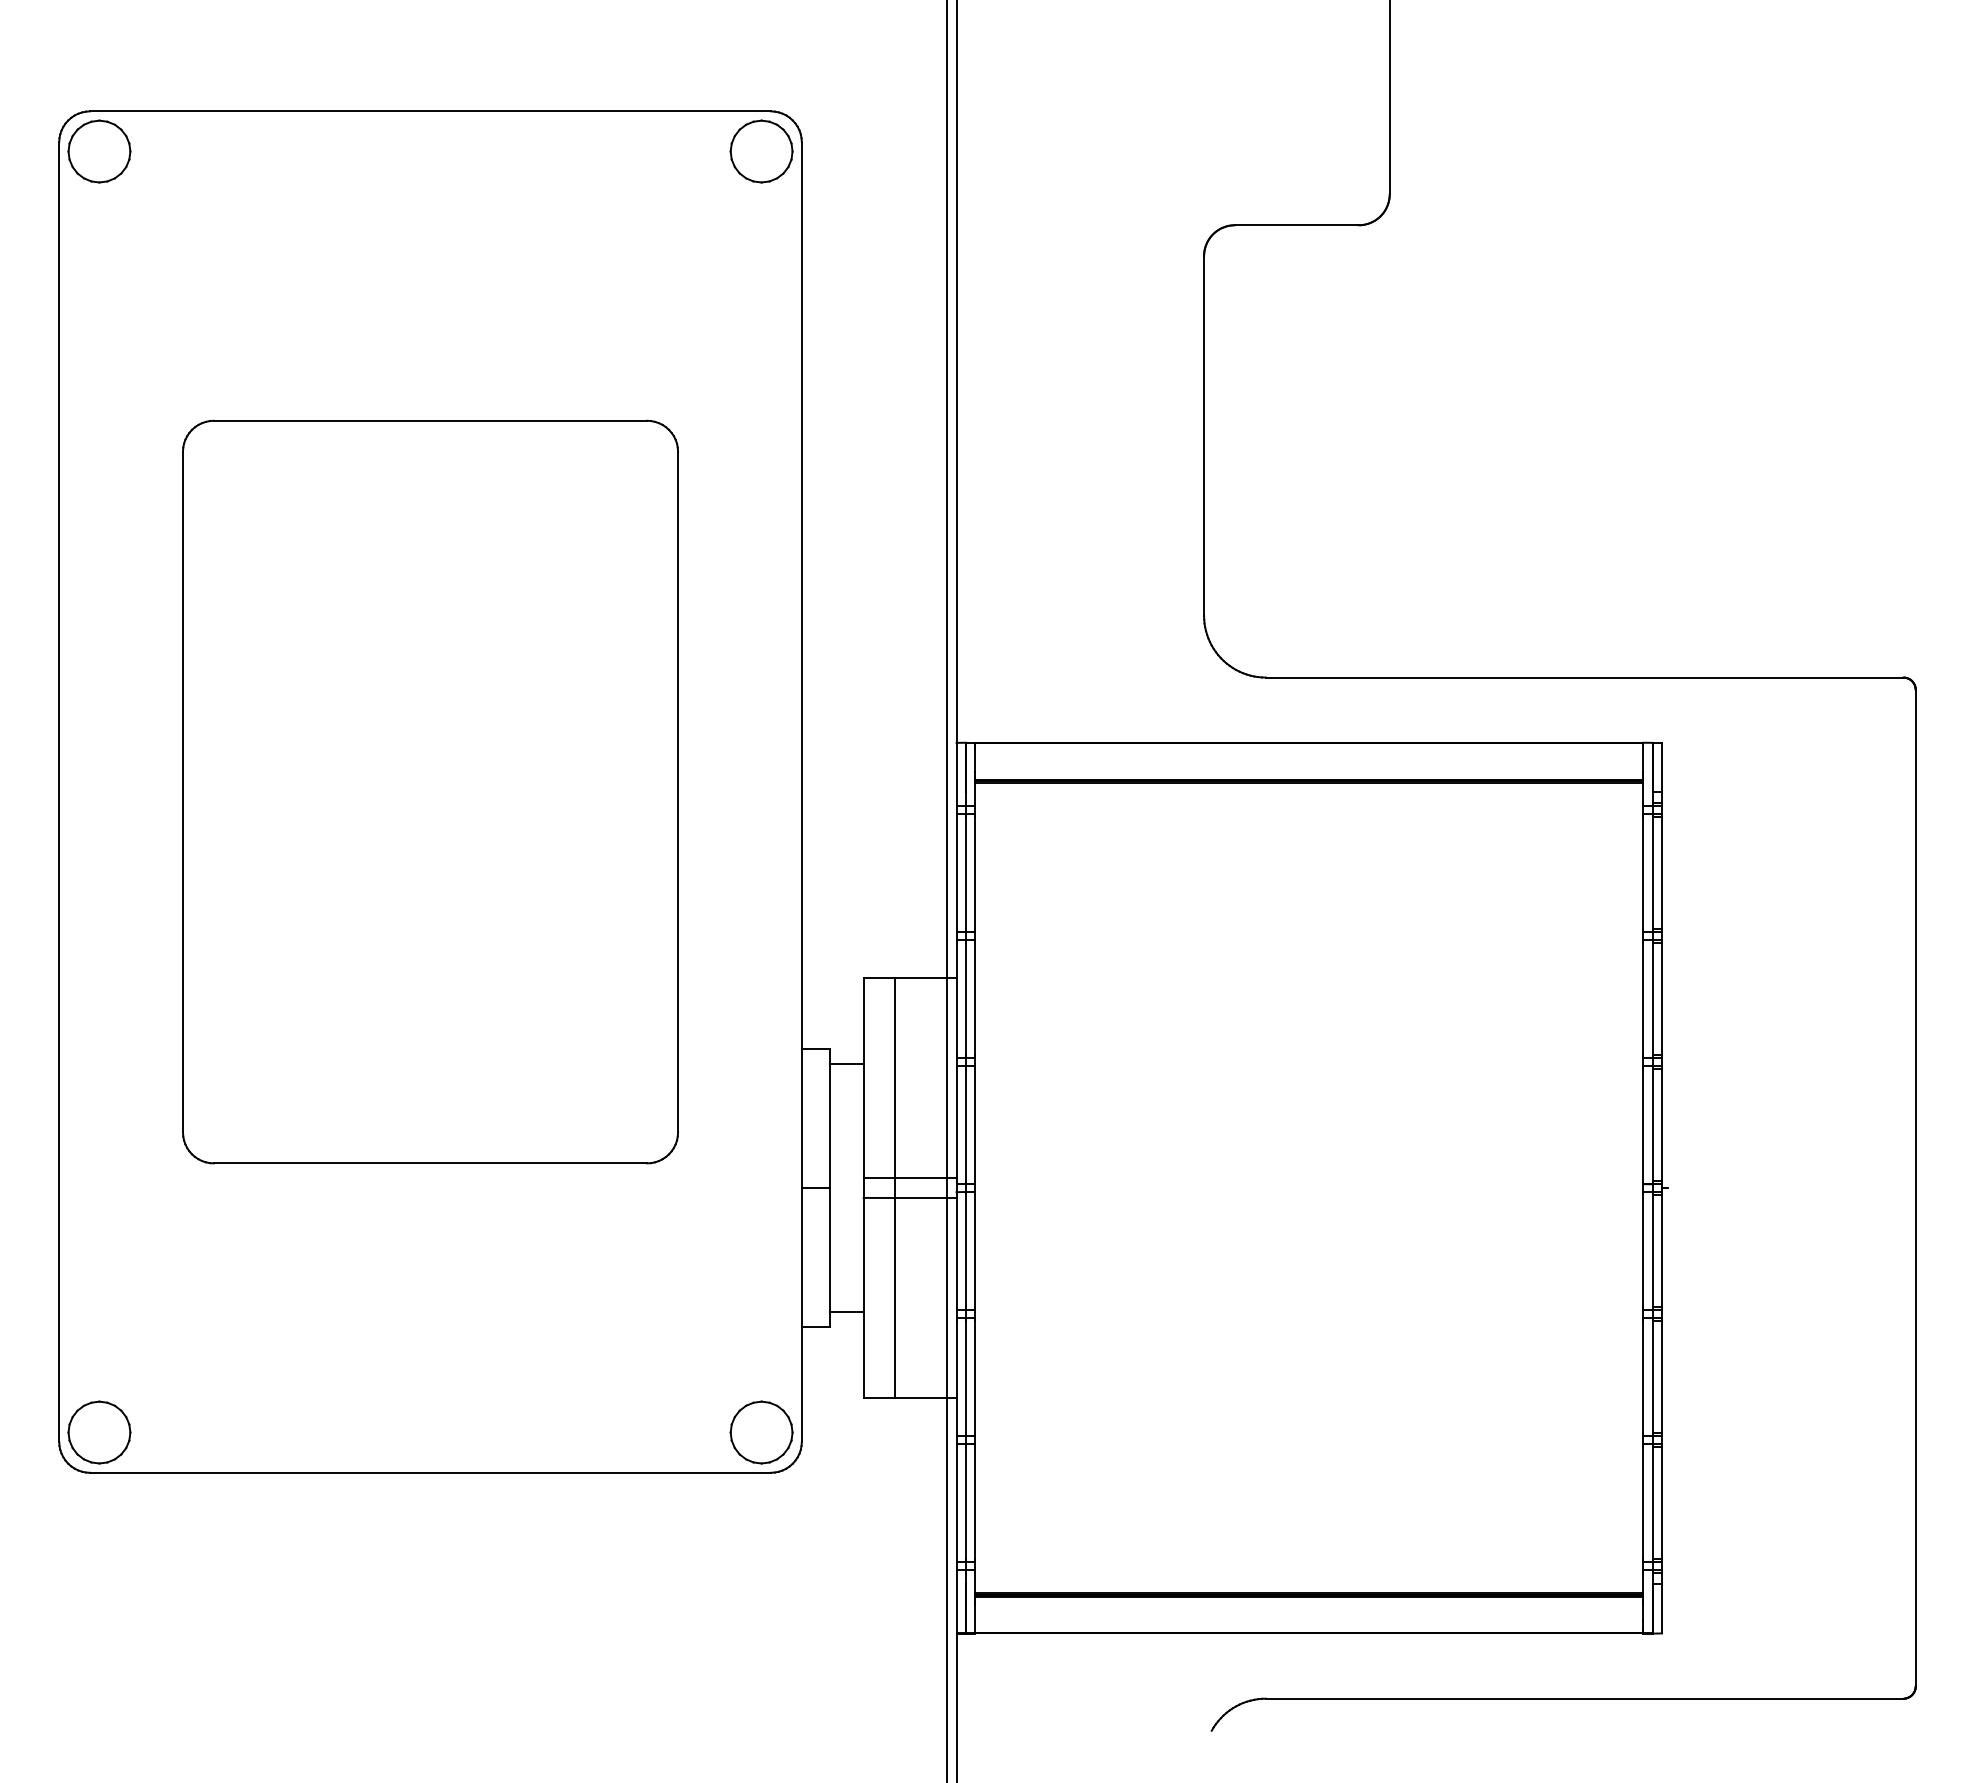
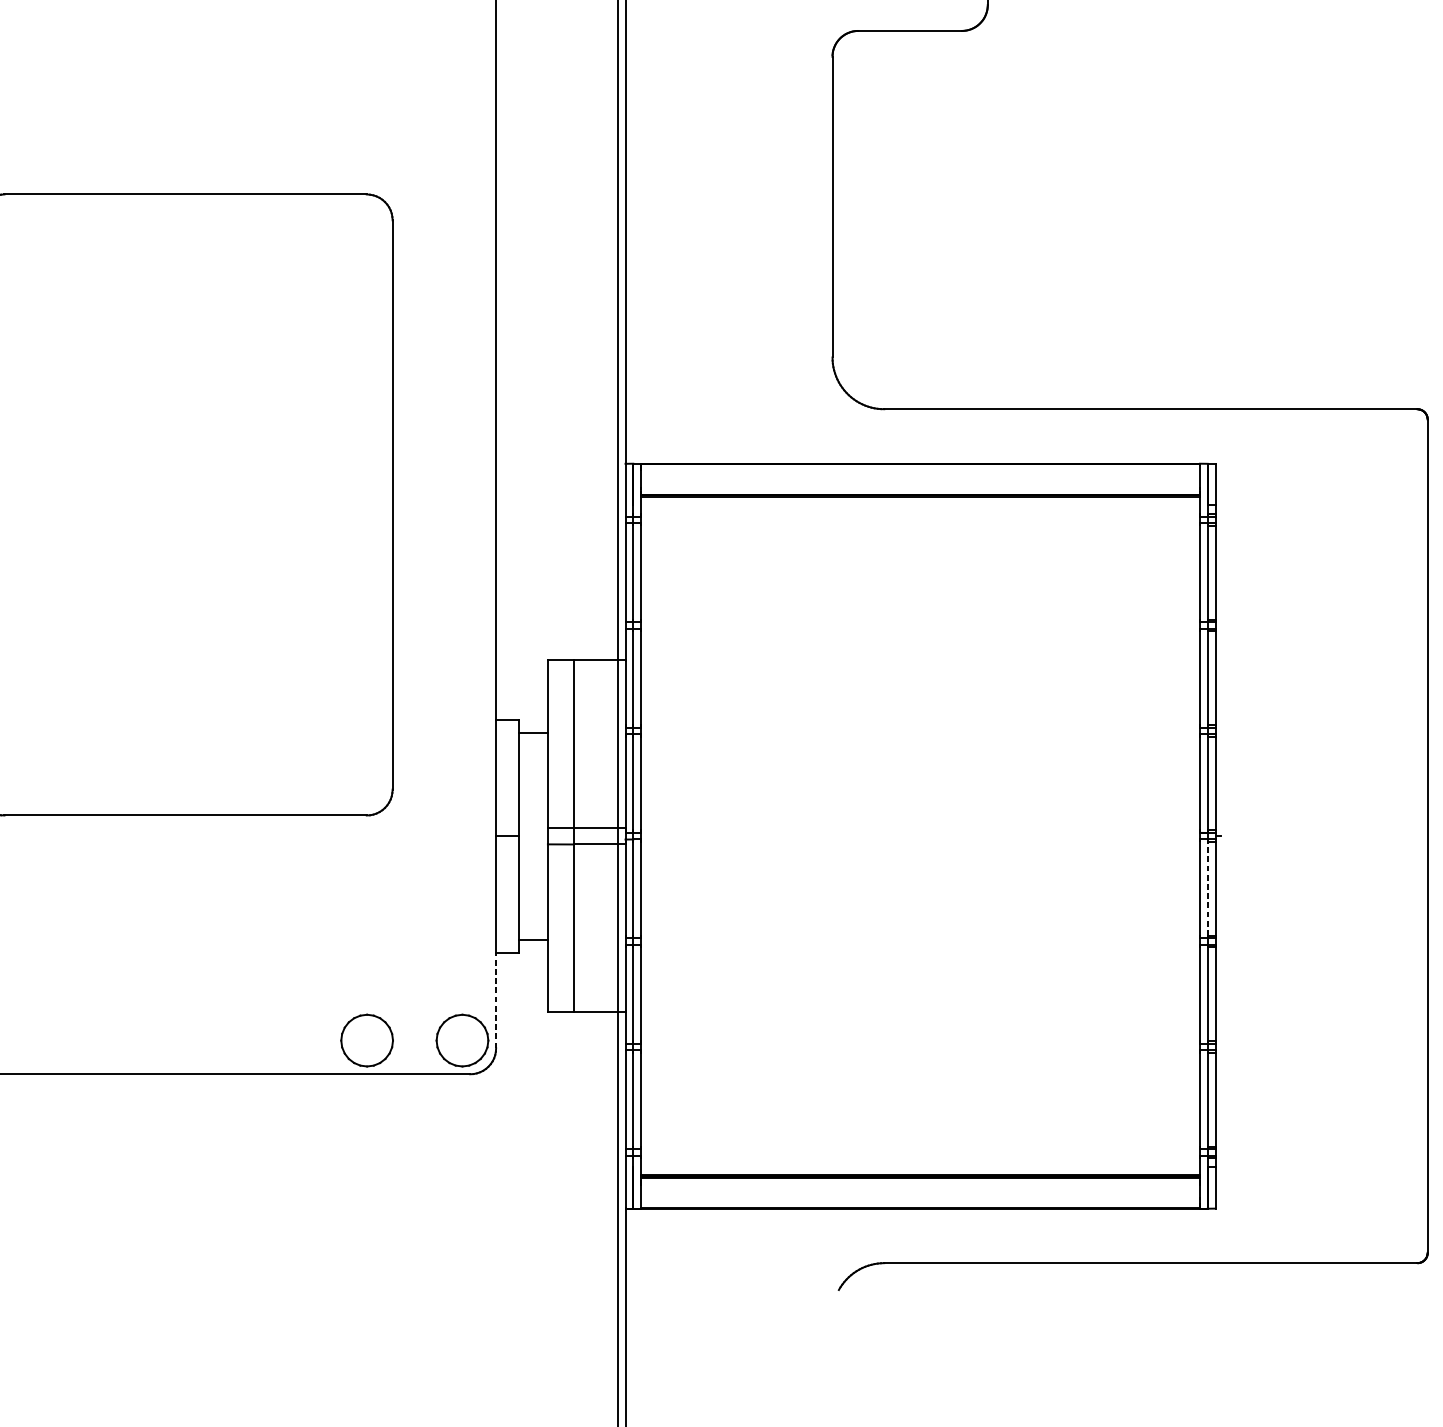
line: (1652, 1250) -> (1207, 888), solid -> dashed
line: (801, 1384) -> (495, 1000), solid -> dashed
part: (647, 1432) -> (367, 1040), added

